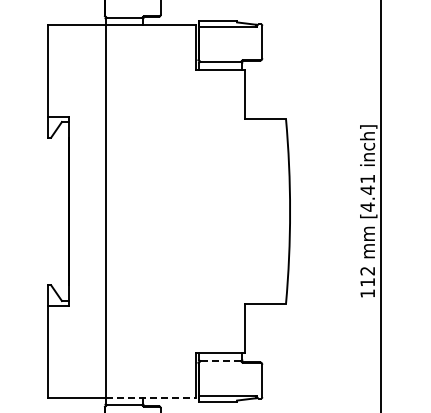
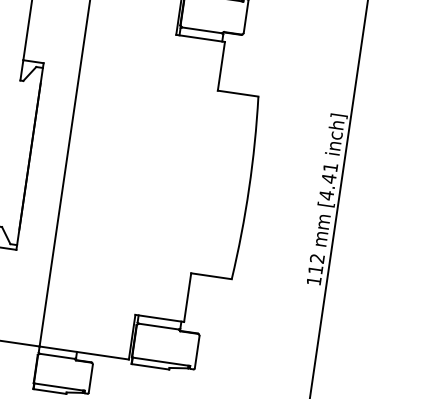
line: (220, 361) -> (158, 326), dashed -> solid
line: (151, 398) -> (84, 353), dashed -> solid

